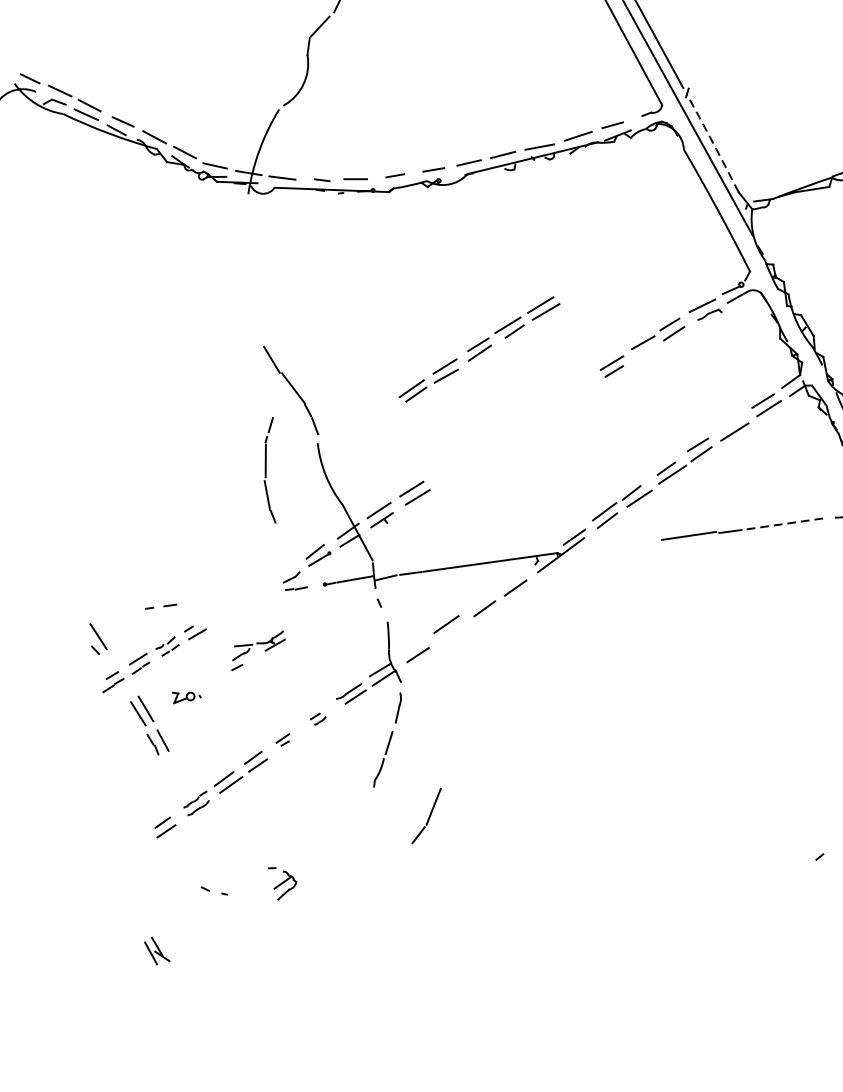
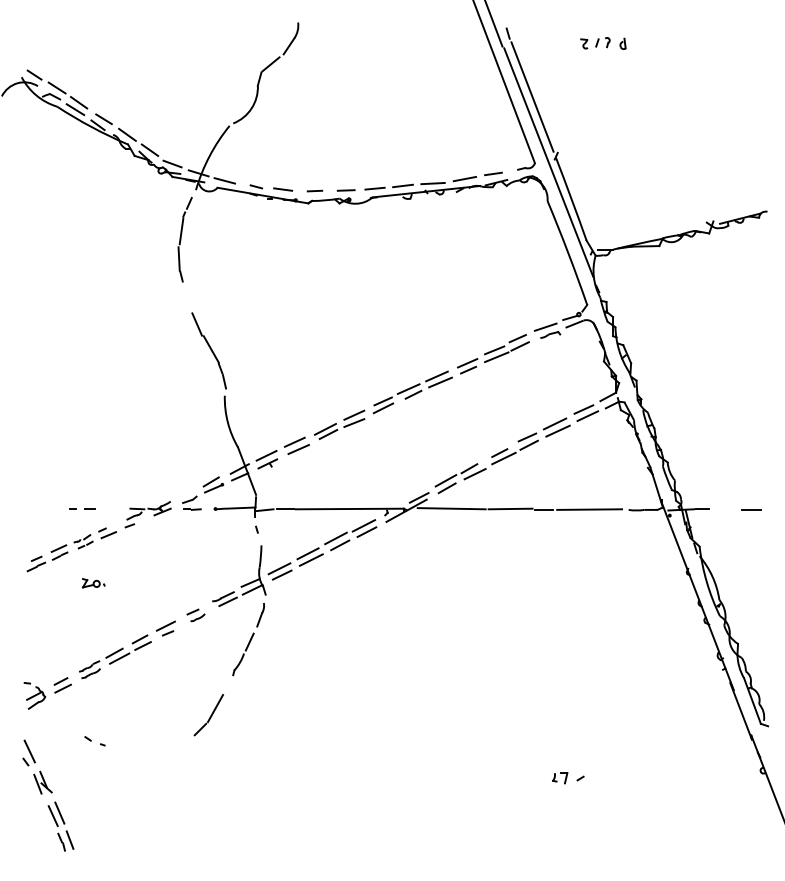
arc: (713, 143) -> (571, 199), dashed -> solid
part: (478, 348) -> (382, 404), moved
line: (646, 351) -> (496, 357), added
line: (729, 423) -> (554, 423), added
part: (270, 470) -> (184, 239), moved
line: (787, 523) -> (590, 509), dashed -> solid
line: (616, 545) -> (451, 508), added
line: (510, 580) -> (363, 525), added
line: (477, 601) -> (335, 538), added
line: (450, 631) -> (310, 559), added
part: (97, 638) -> (28, 752), moved
line: (413, 647) -> (279, 568), added
part: (257, 650) -> (147, 514), moved
part: (317, 719) -> (195, 615), size x1.43
part: (149, 725) -> (60, 826), moved
part: (282, 740) -> (165, 628), size x1.67
part: (426, 816) -> (208, 715), moved
part: (795, 860) -> (560, 778), added
part: (282, 882) -> (34, 695), moved

